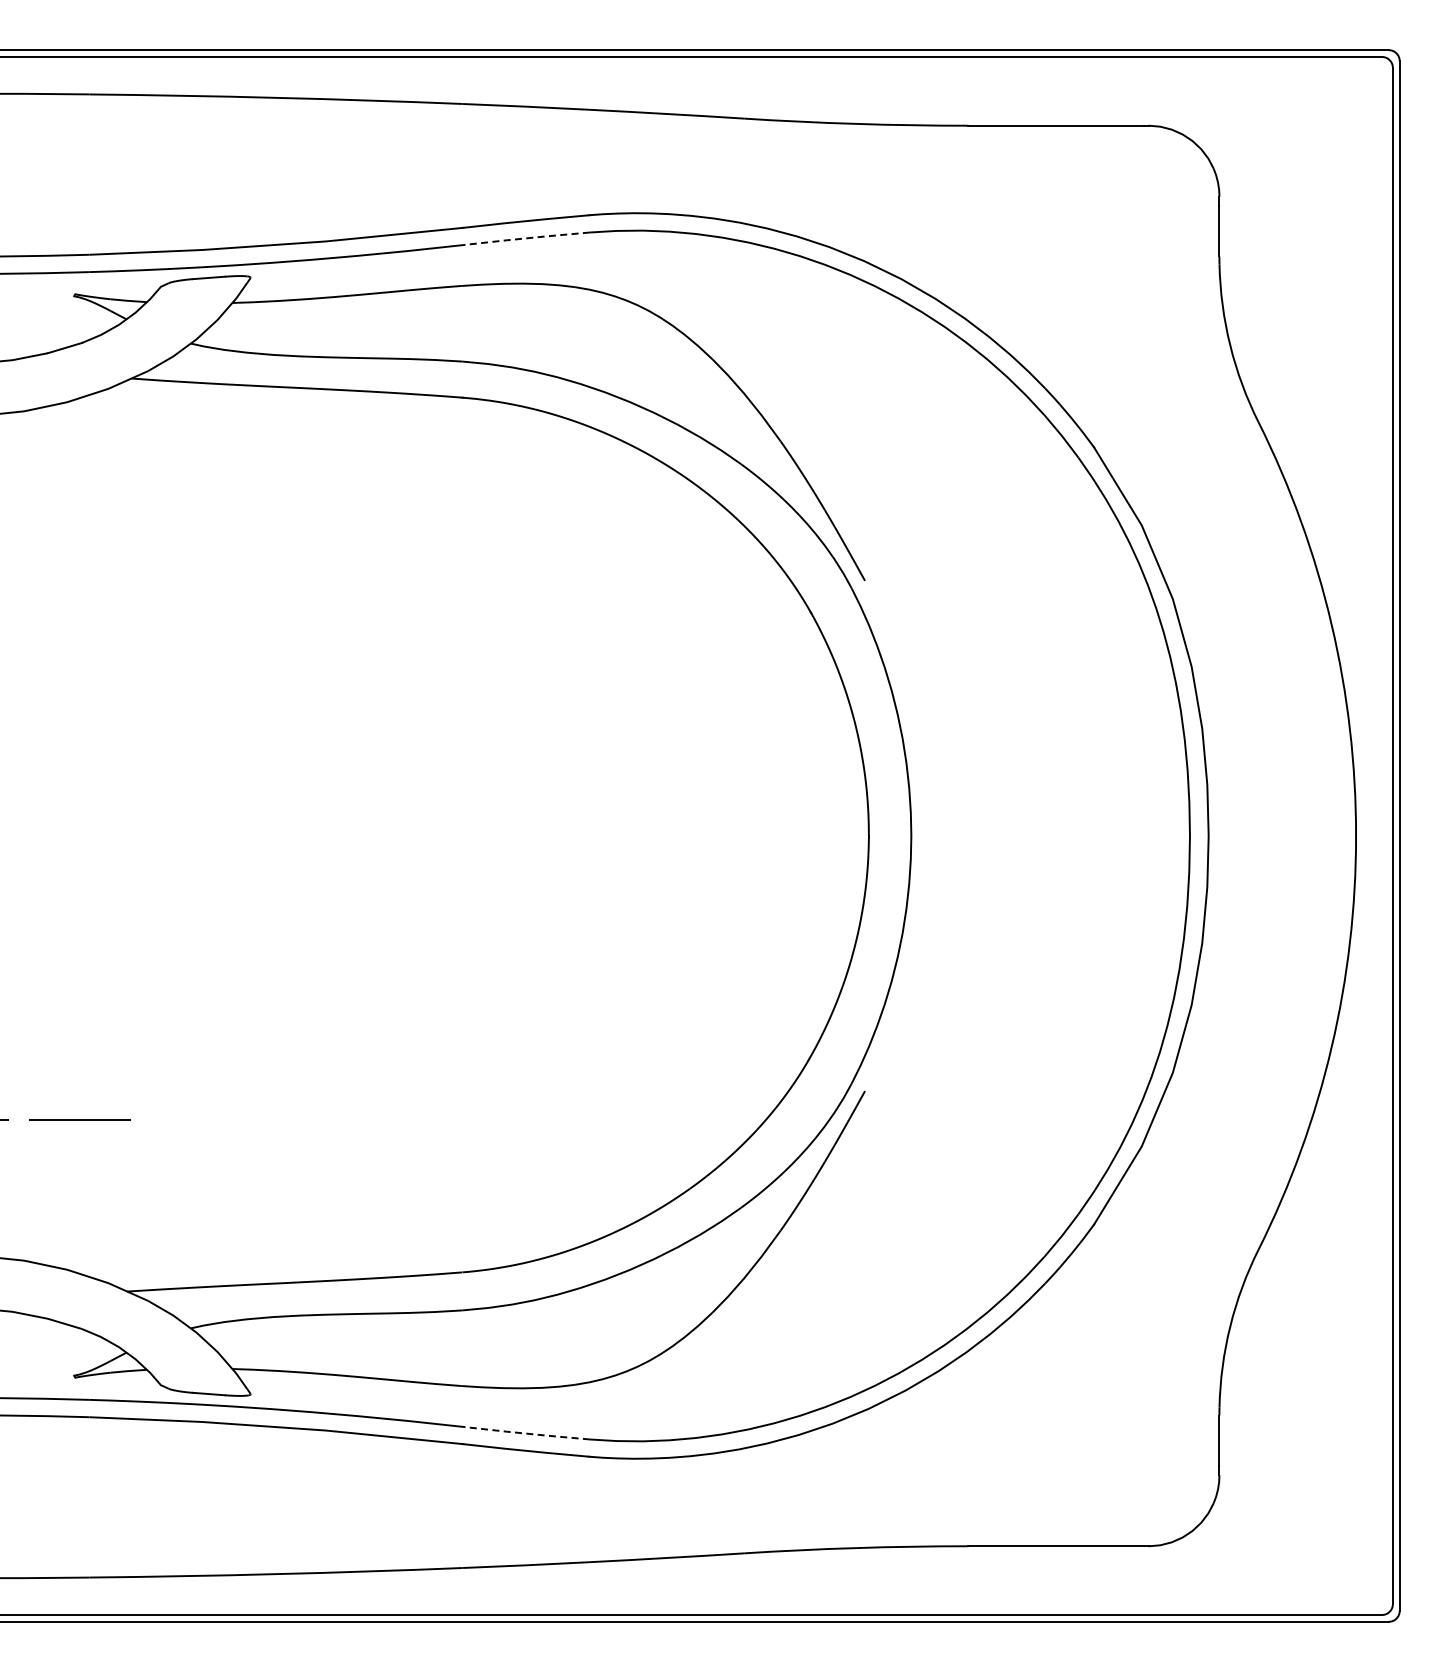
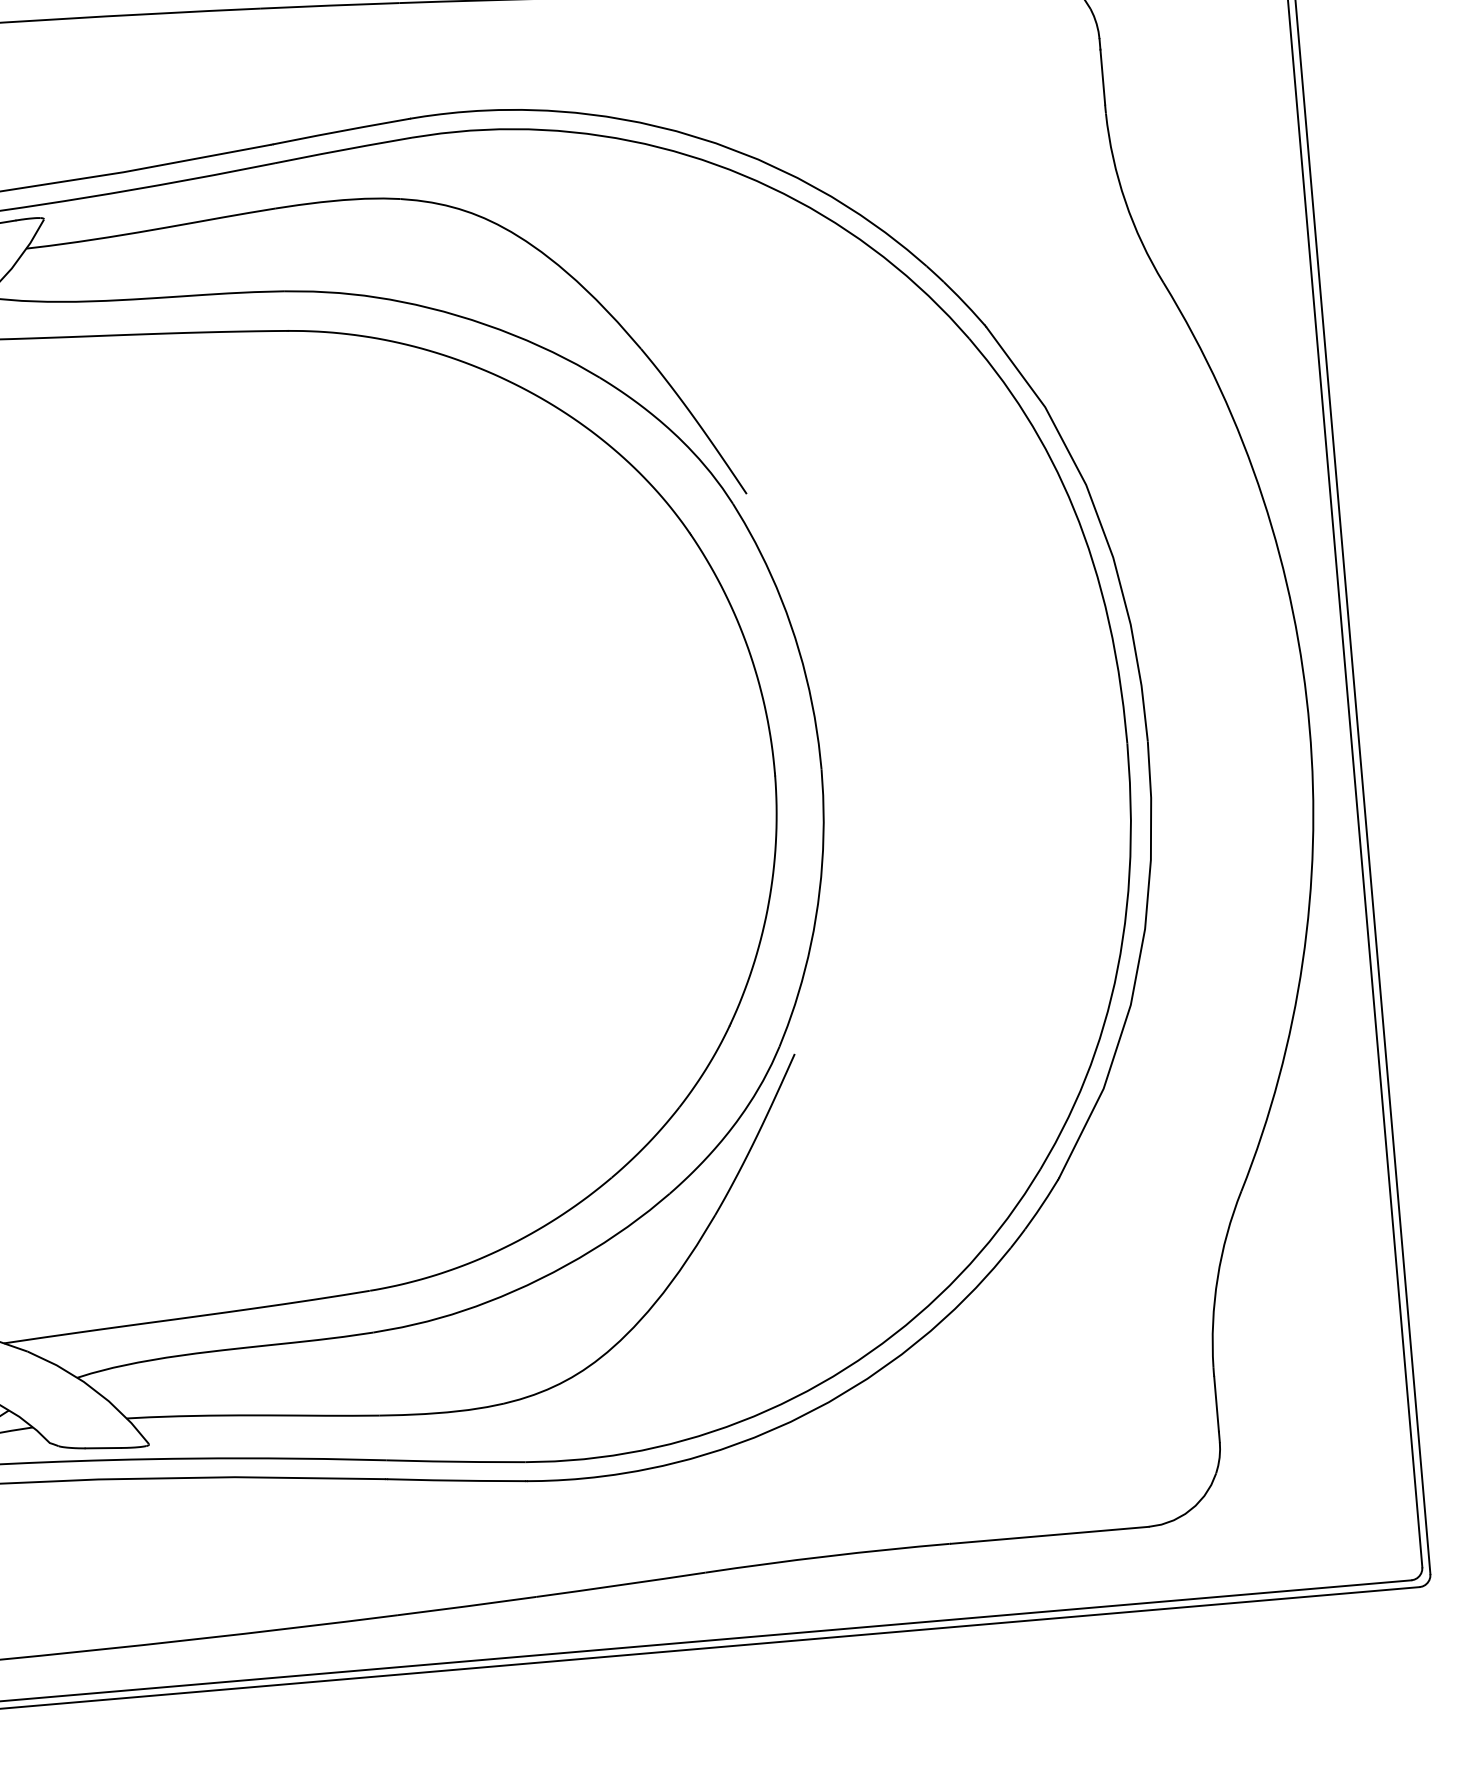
line: (526, 238) -> (343, 150), dashed -> solid
line: (526, 1433) -> (455, 1461), dashed -> solid

